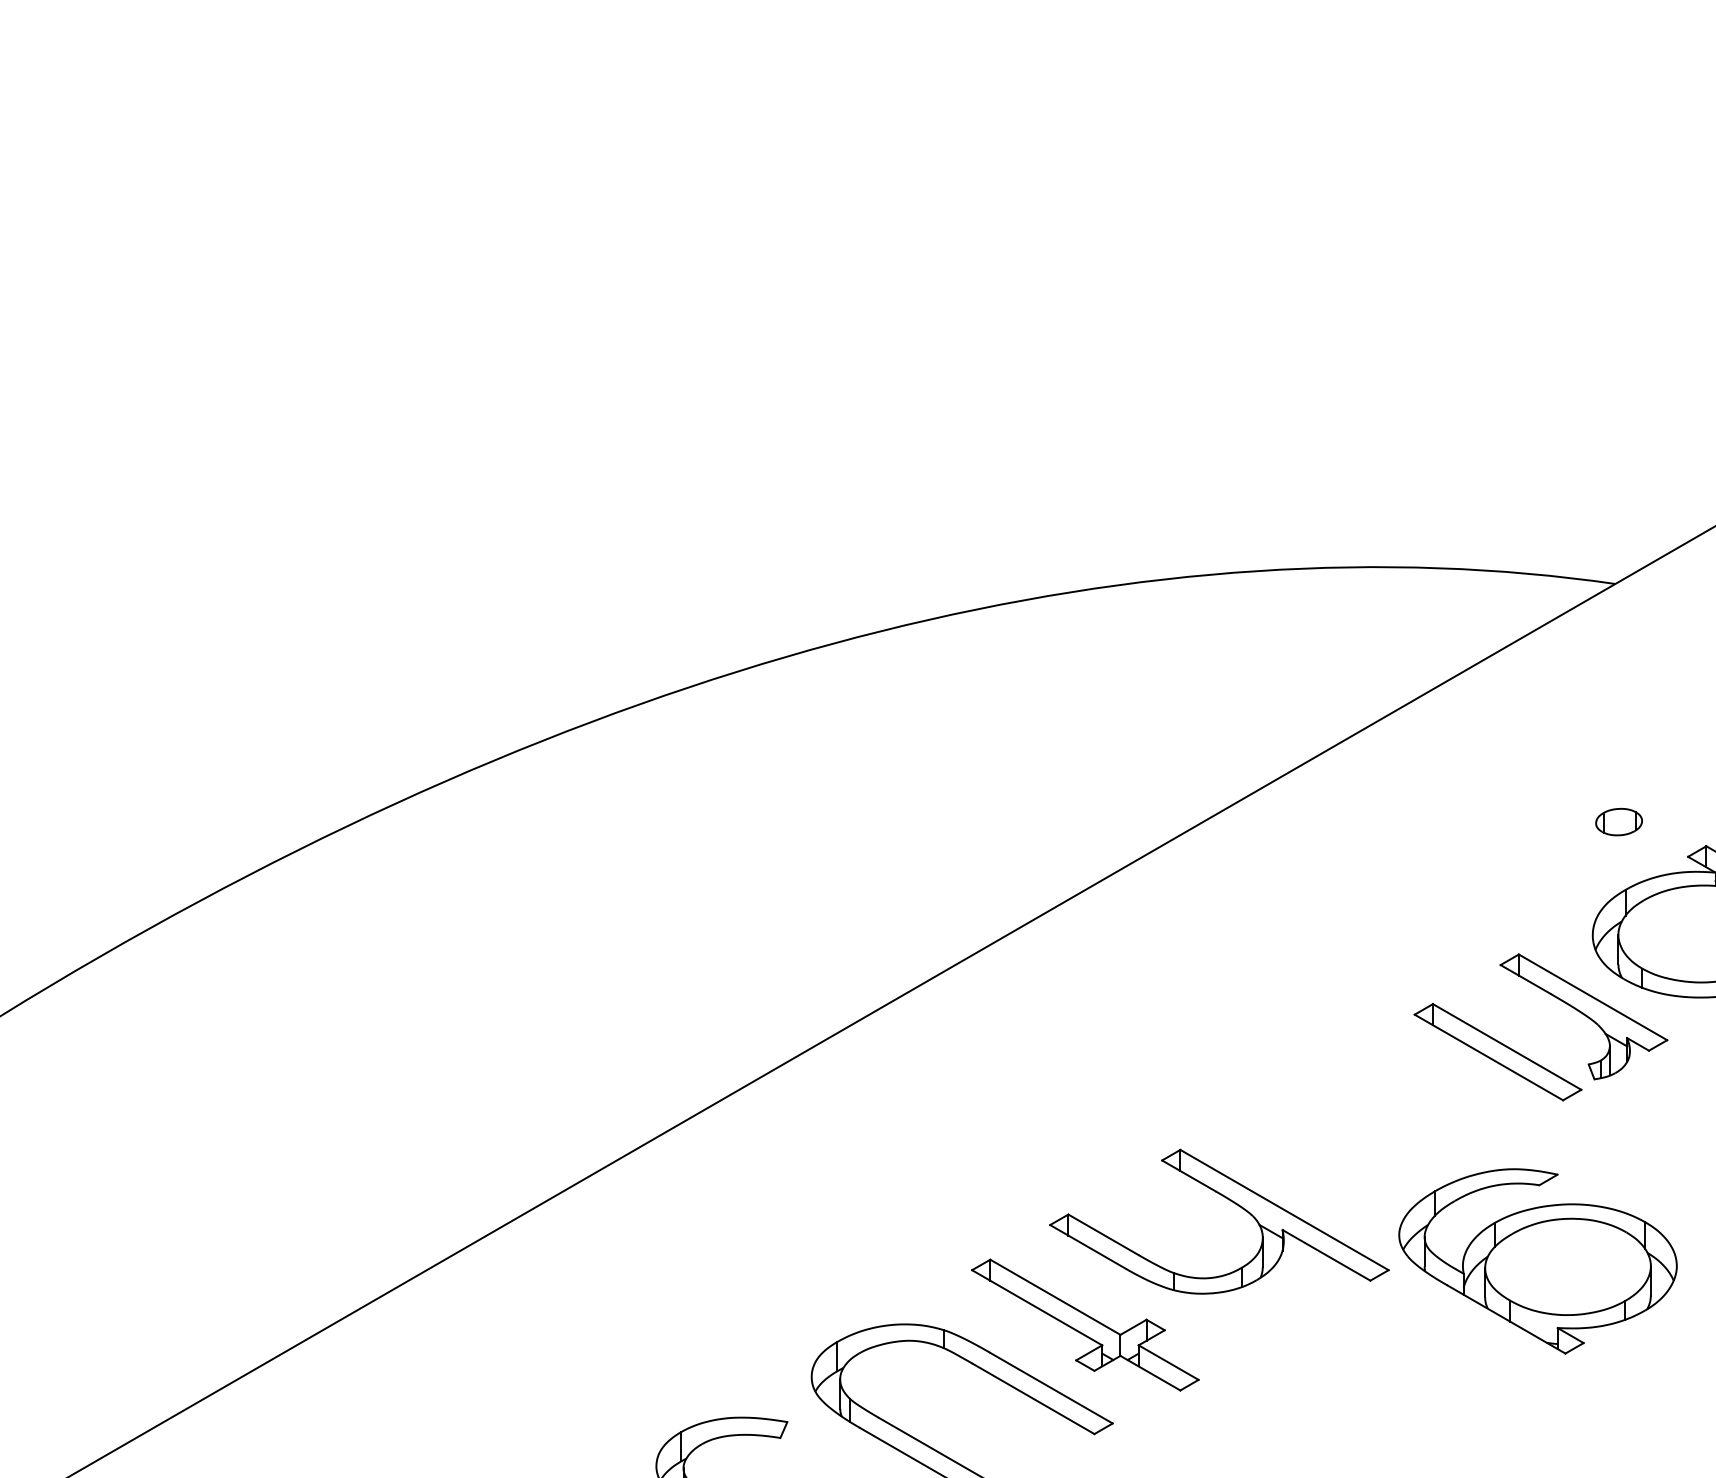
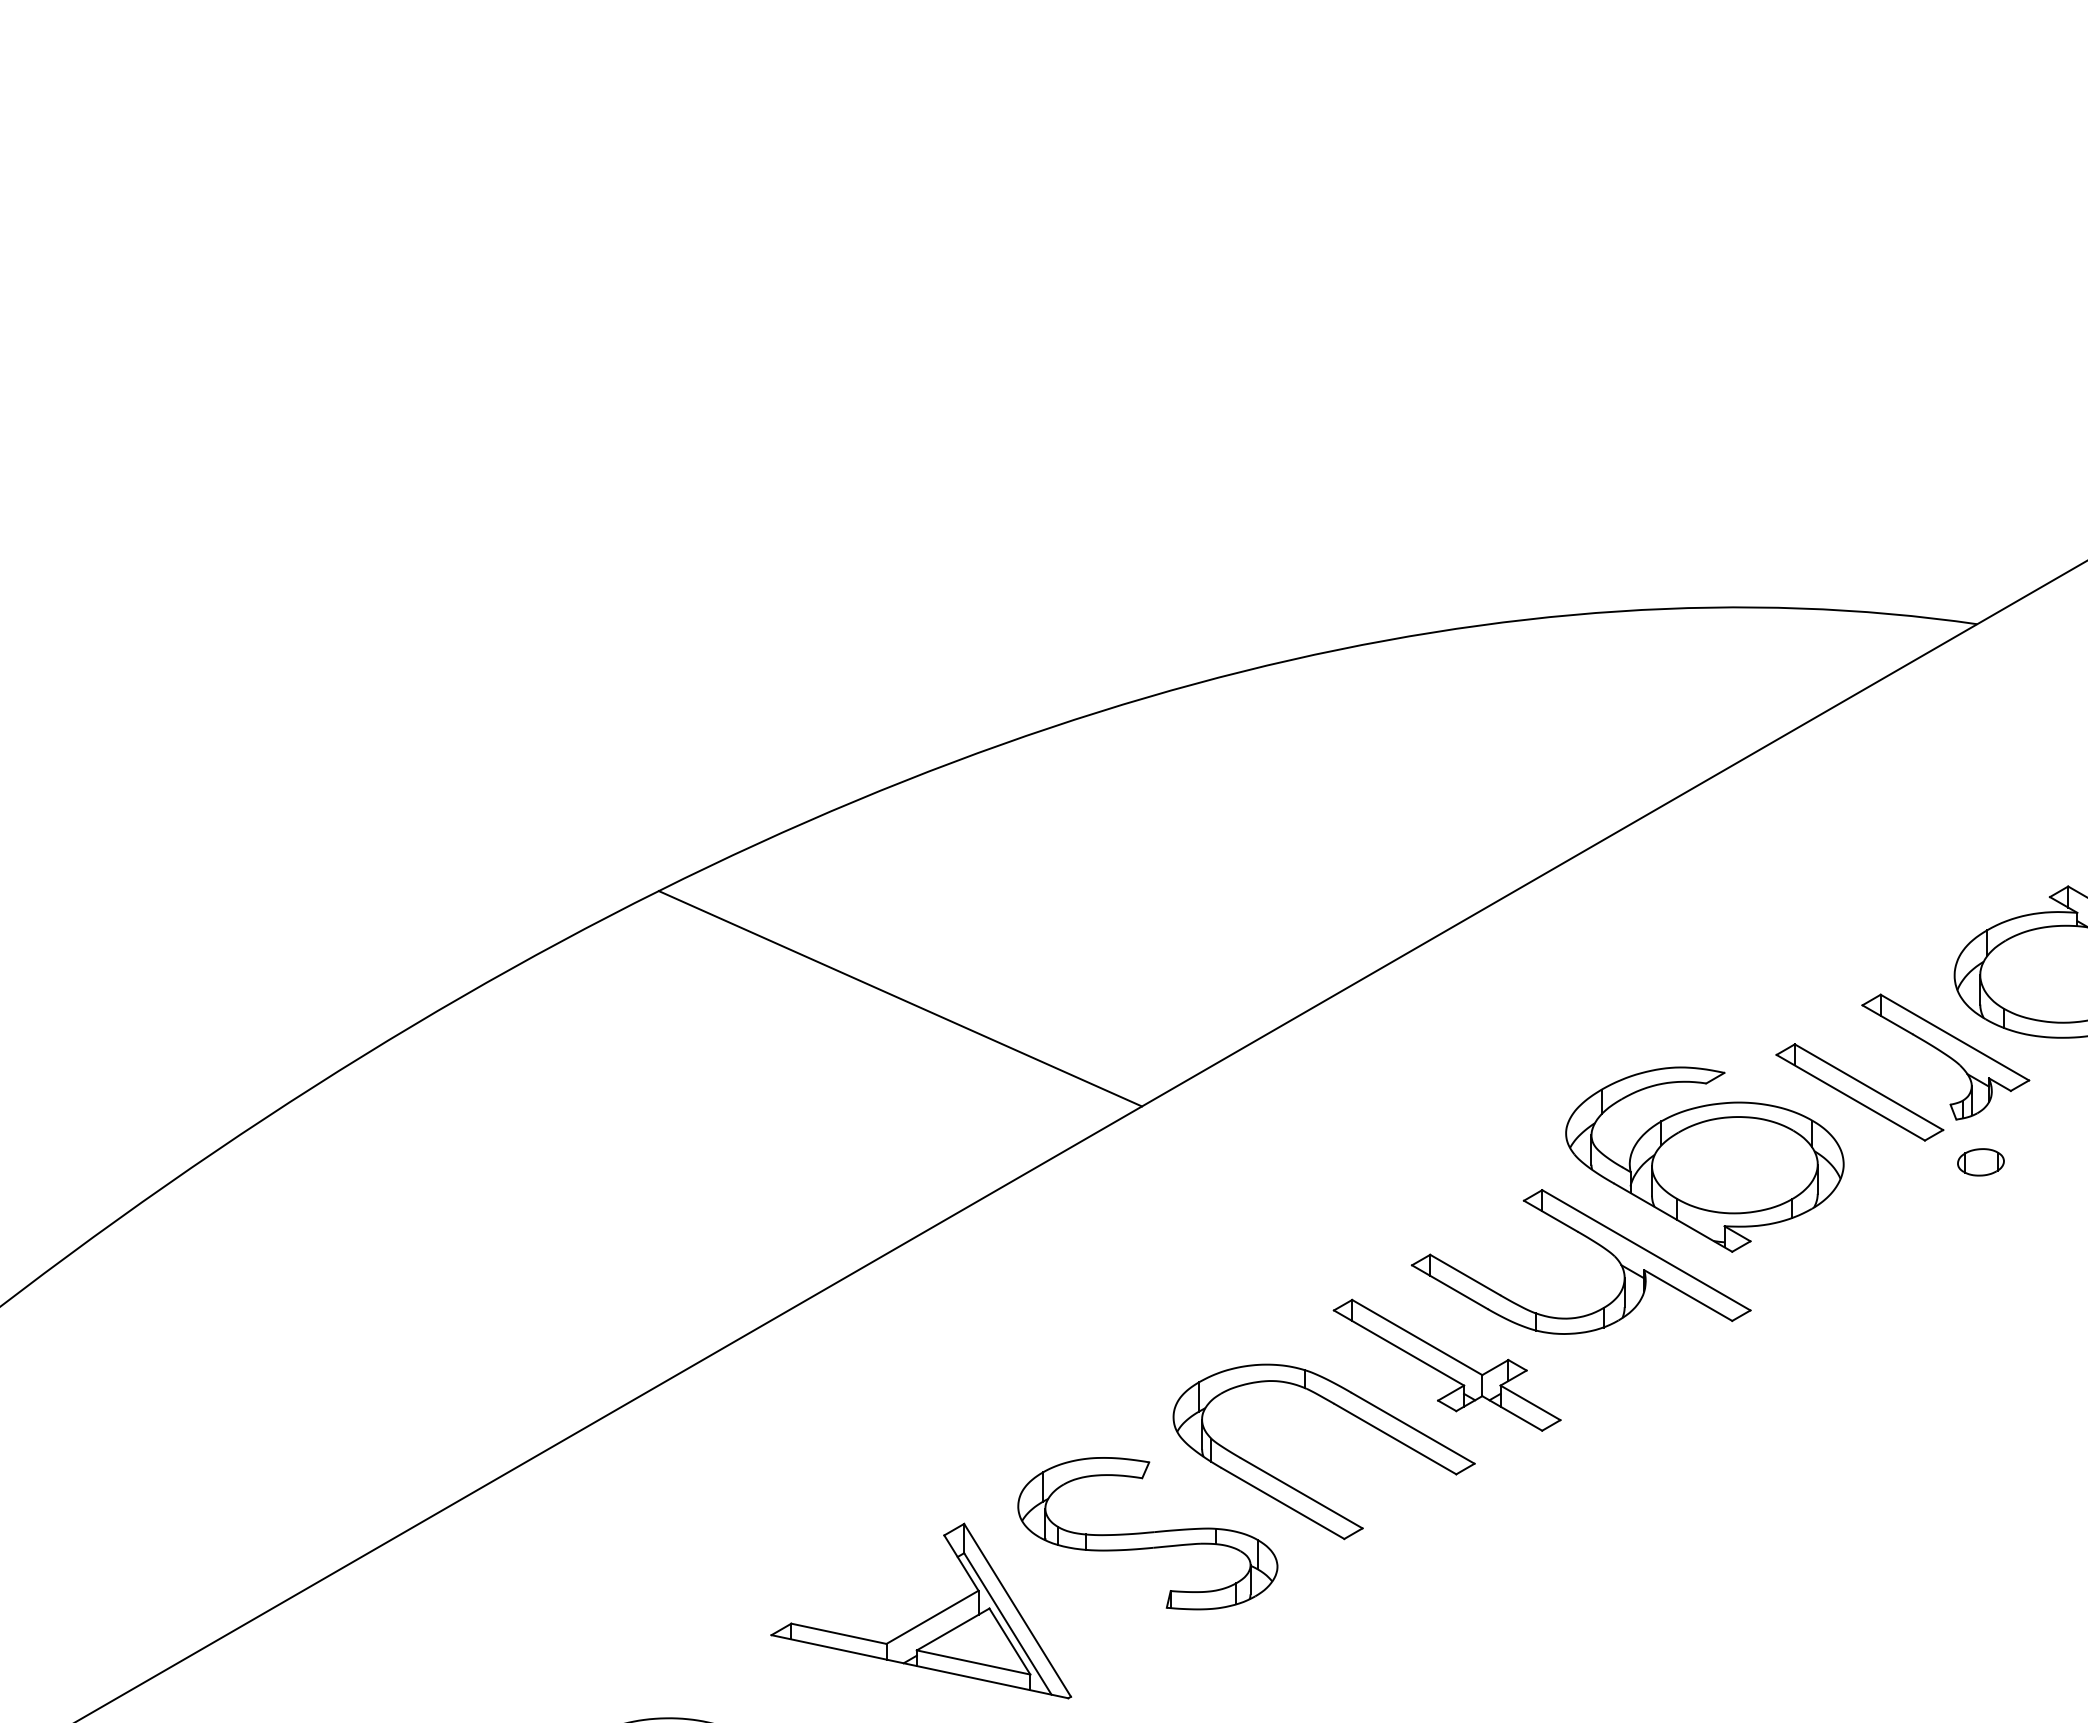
part: (1618, 822) -> (1980, 1162), moved
line: (538, 958) -> (900, 998), added
part: (1537, 1261) -> (1704, 1159), moved

